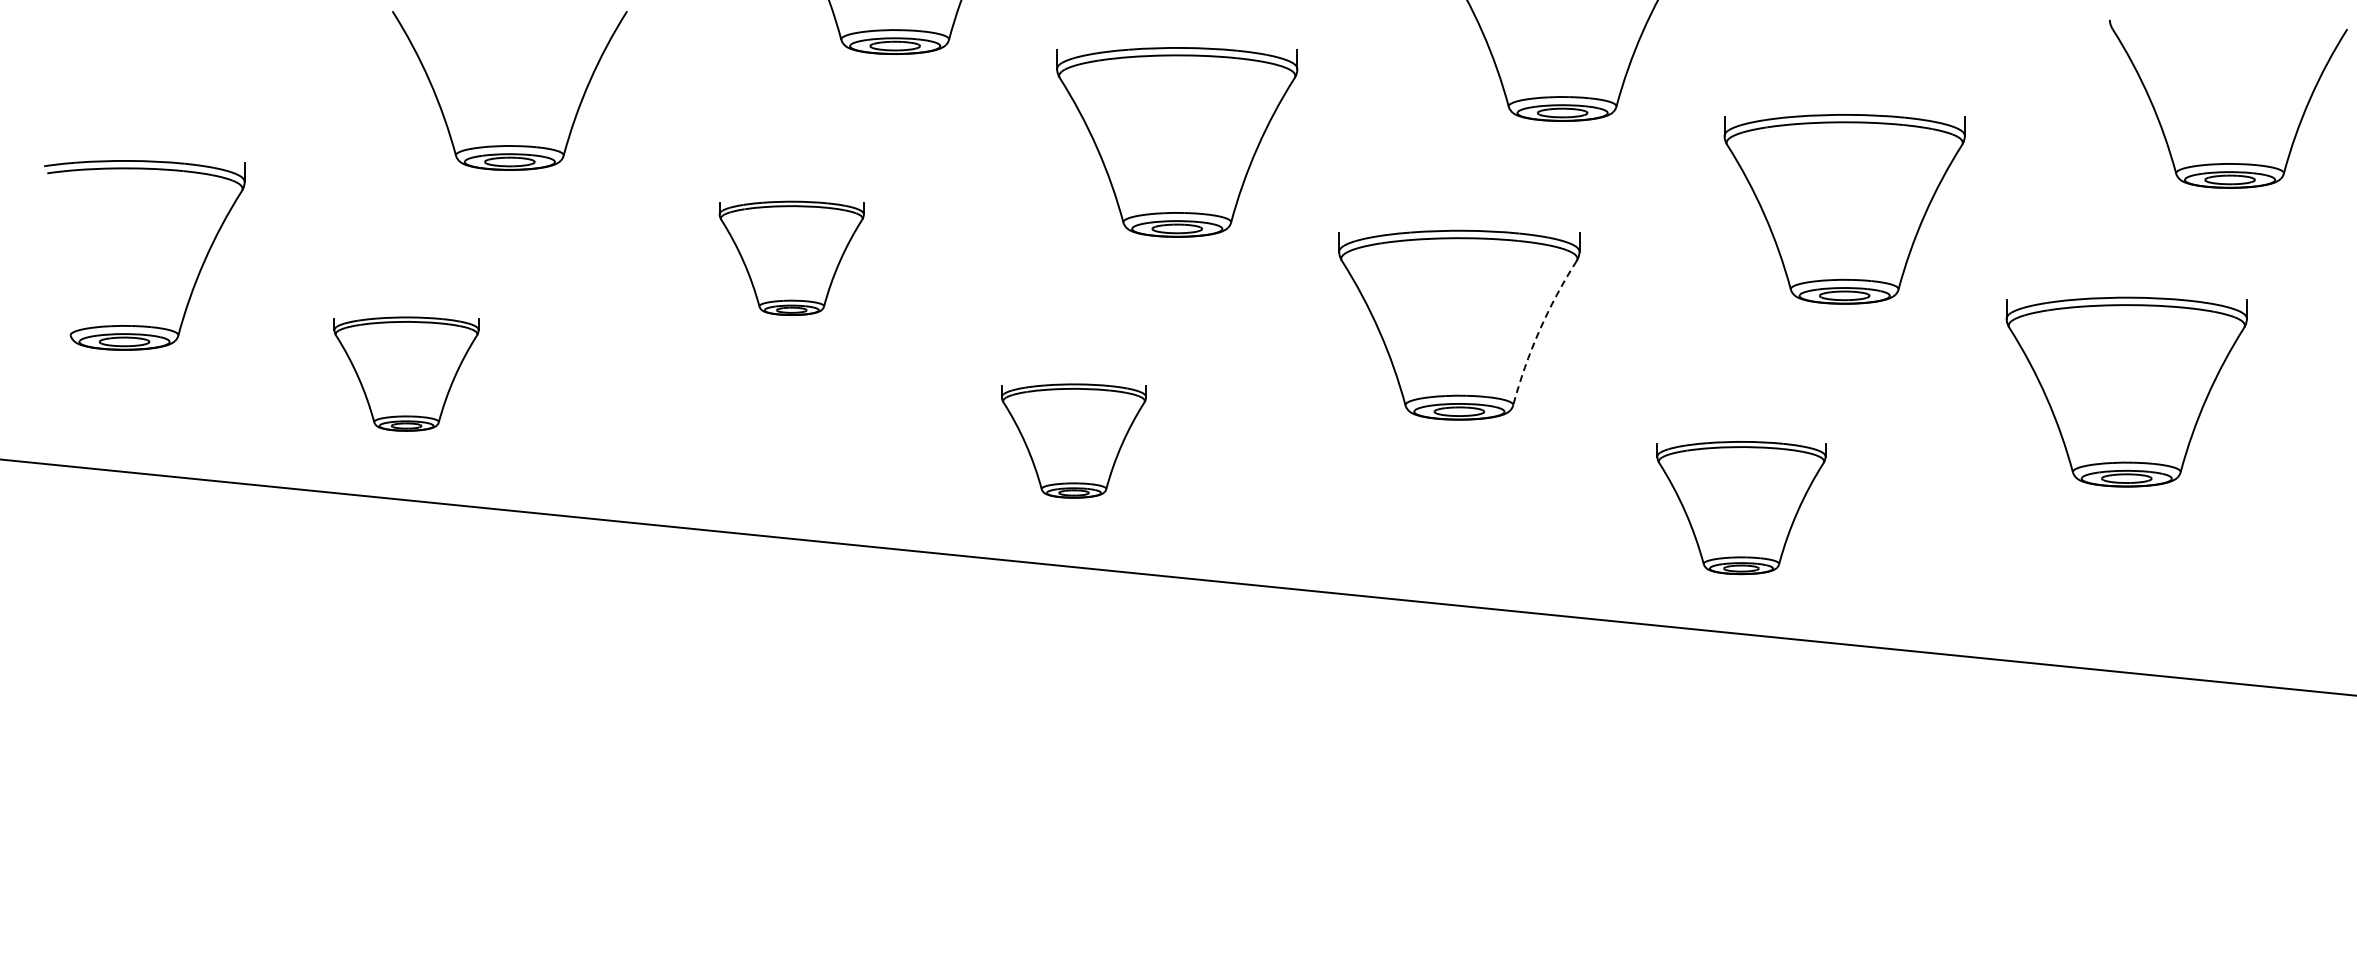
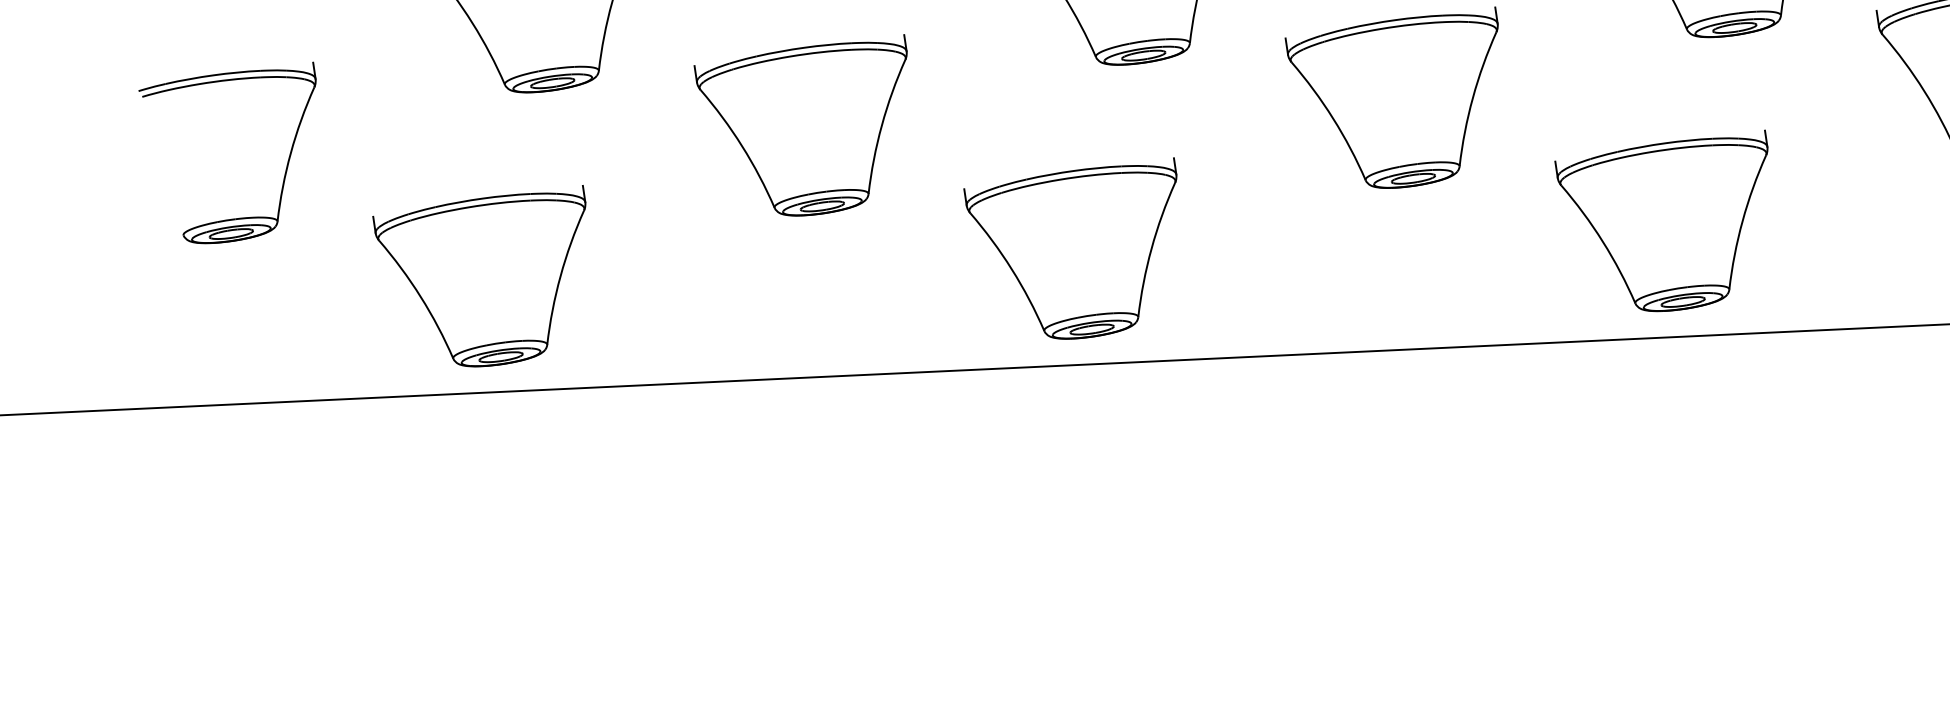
part: (791, 258) -> (810, 131), size x1.67
part: (196, 277) -> (285, 168), moved
arc: (1539, 330) -> (1472, 97), dashed -> solid
part: (406, 373) -> (489, 281), size x1.67
part: (1073, 440) -> (1080, 253), size x1.67
part: (1741, 507) -> (1672, 226), size x1.43

